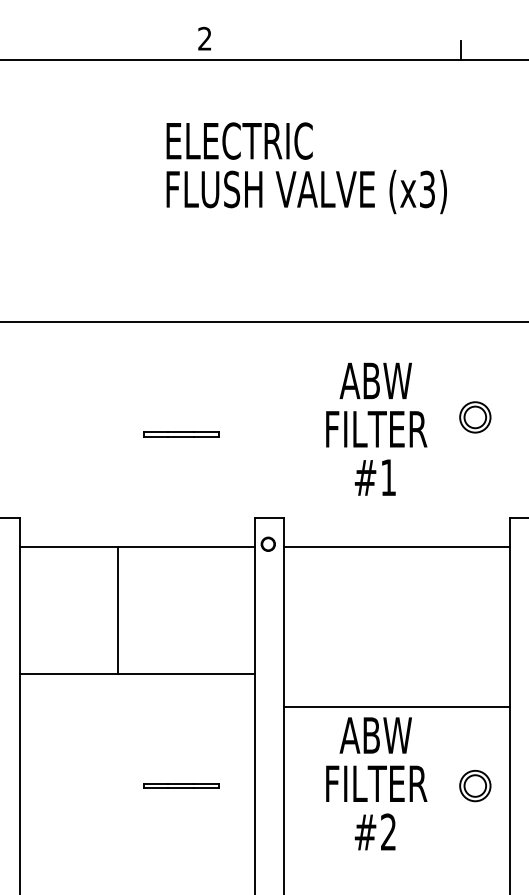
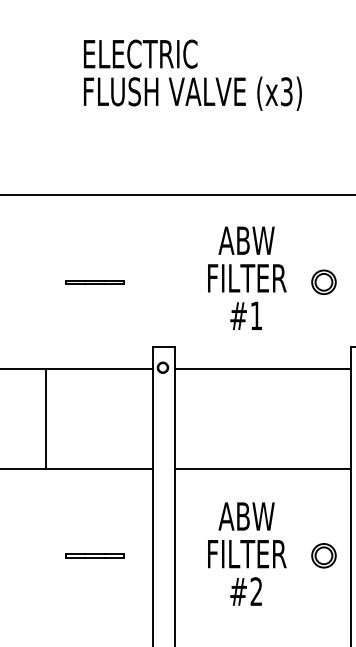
part: (475, 417) -> (324, 282), moved
line: (396, 706) -> (262, 468), moved

